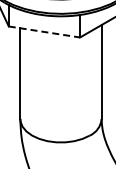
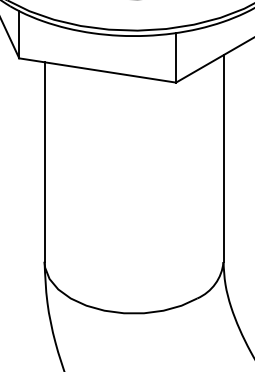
line: (44, 32) -> (97, 71), dashed -> solid

